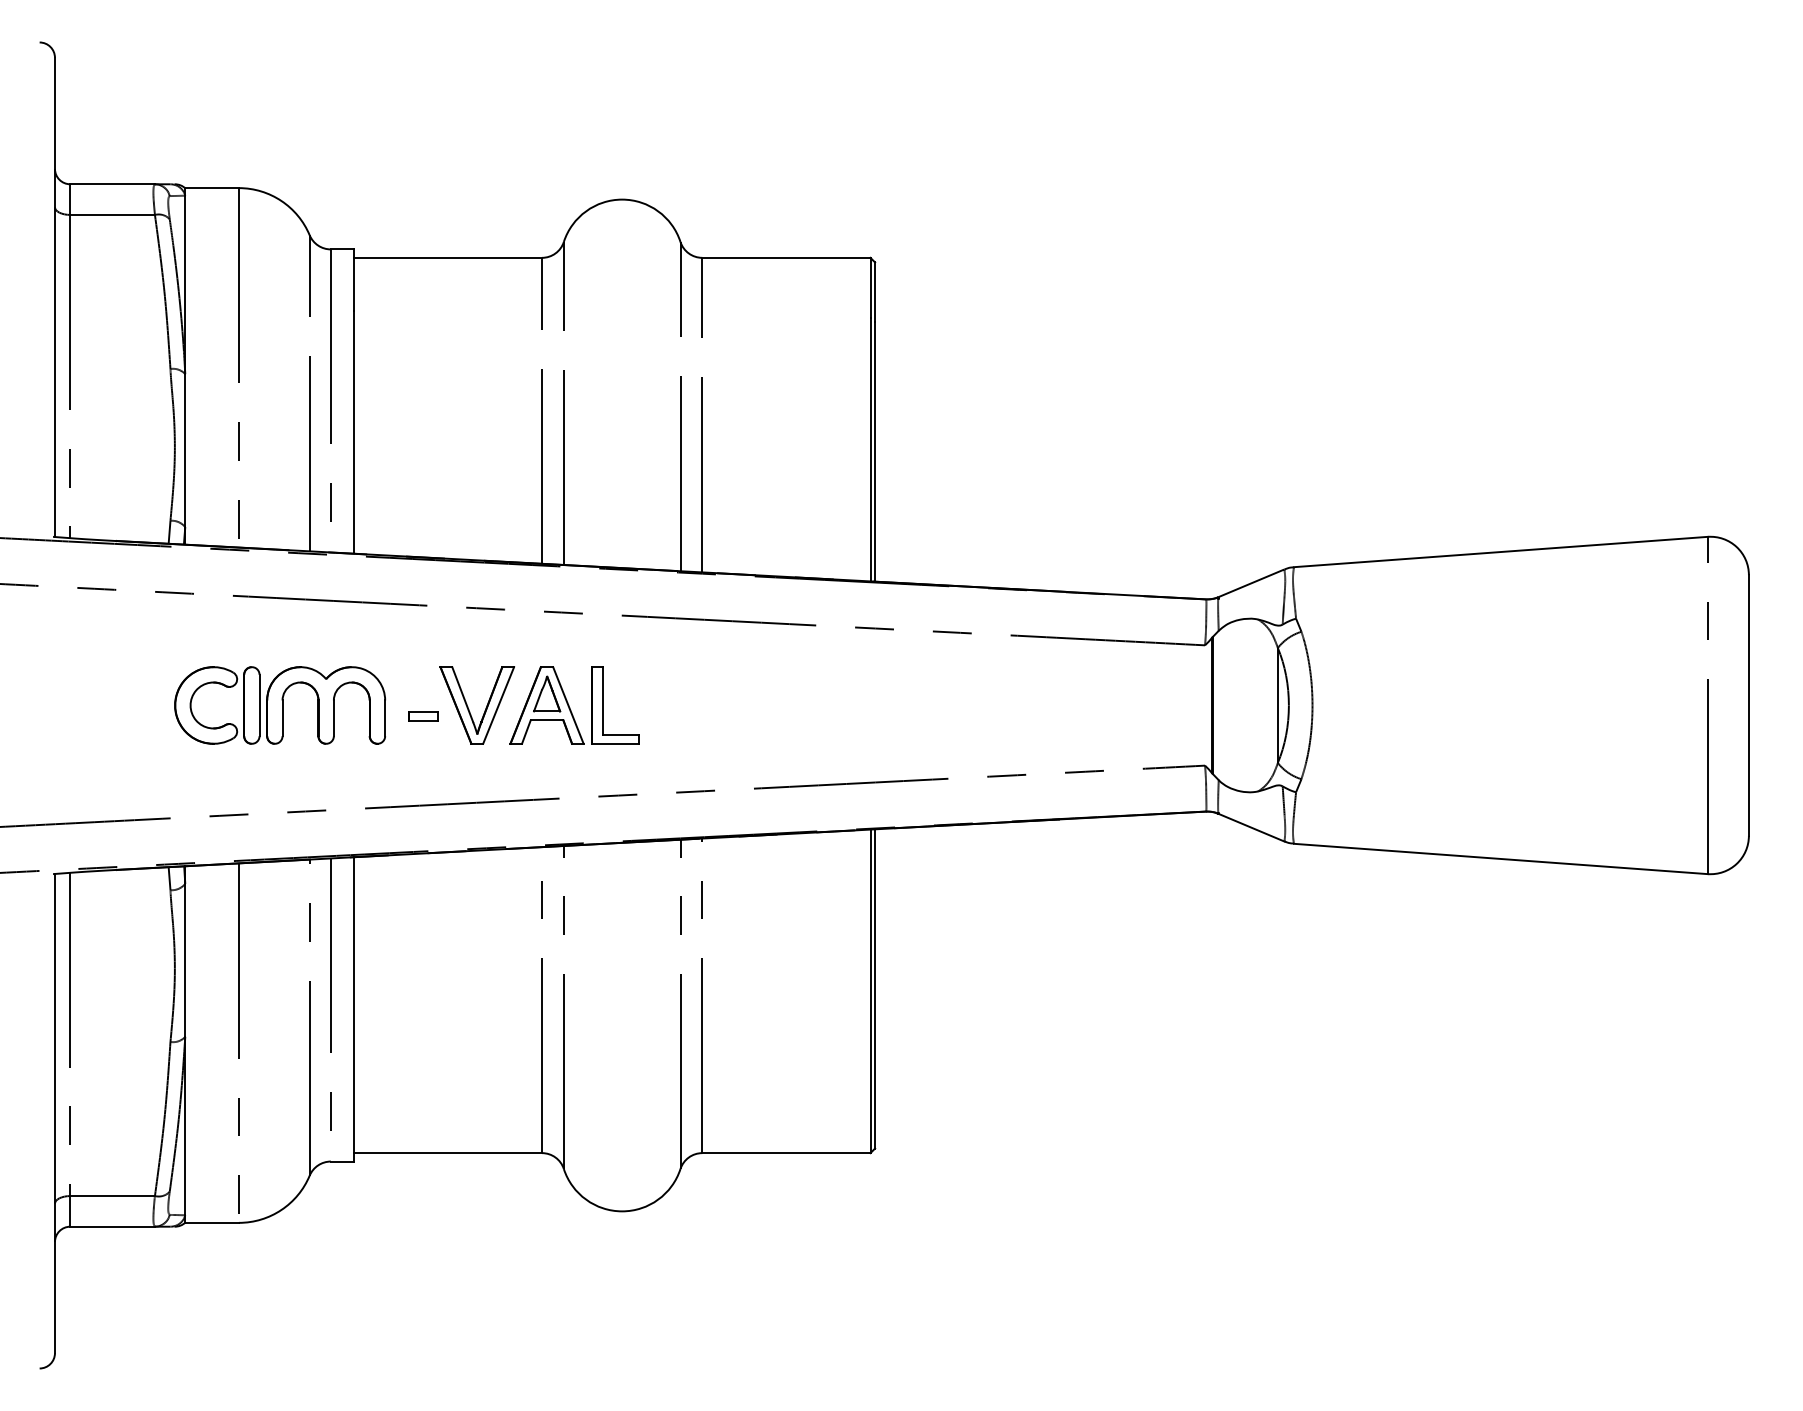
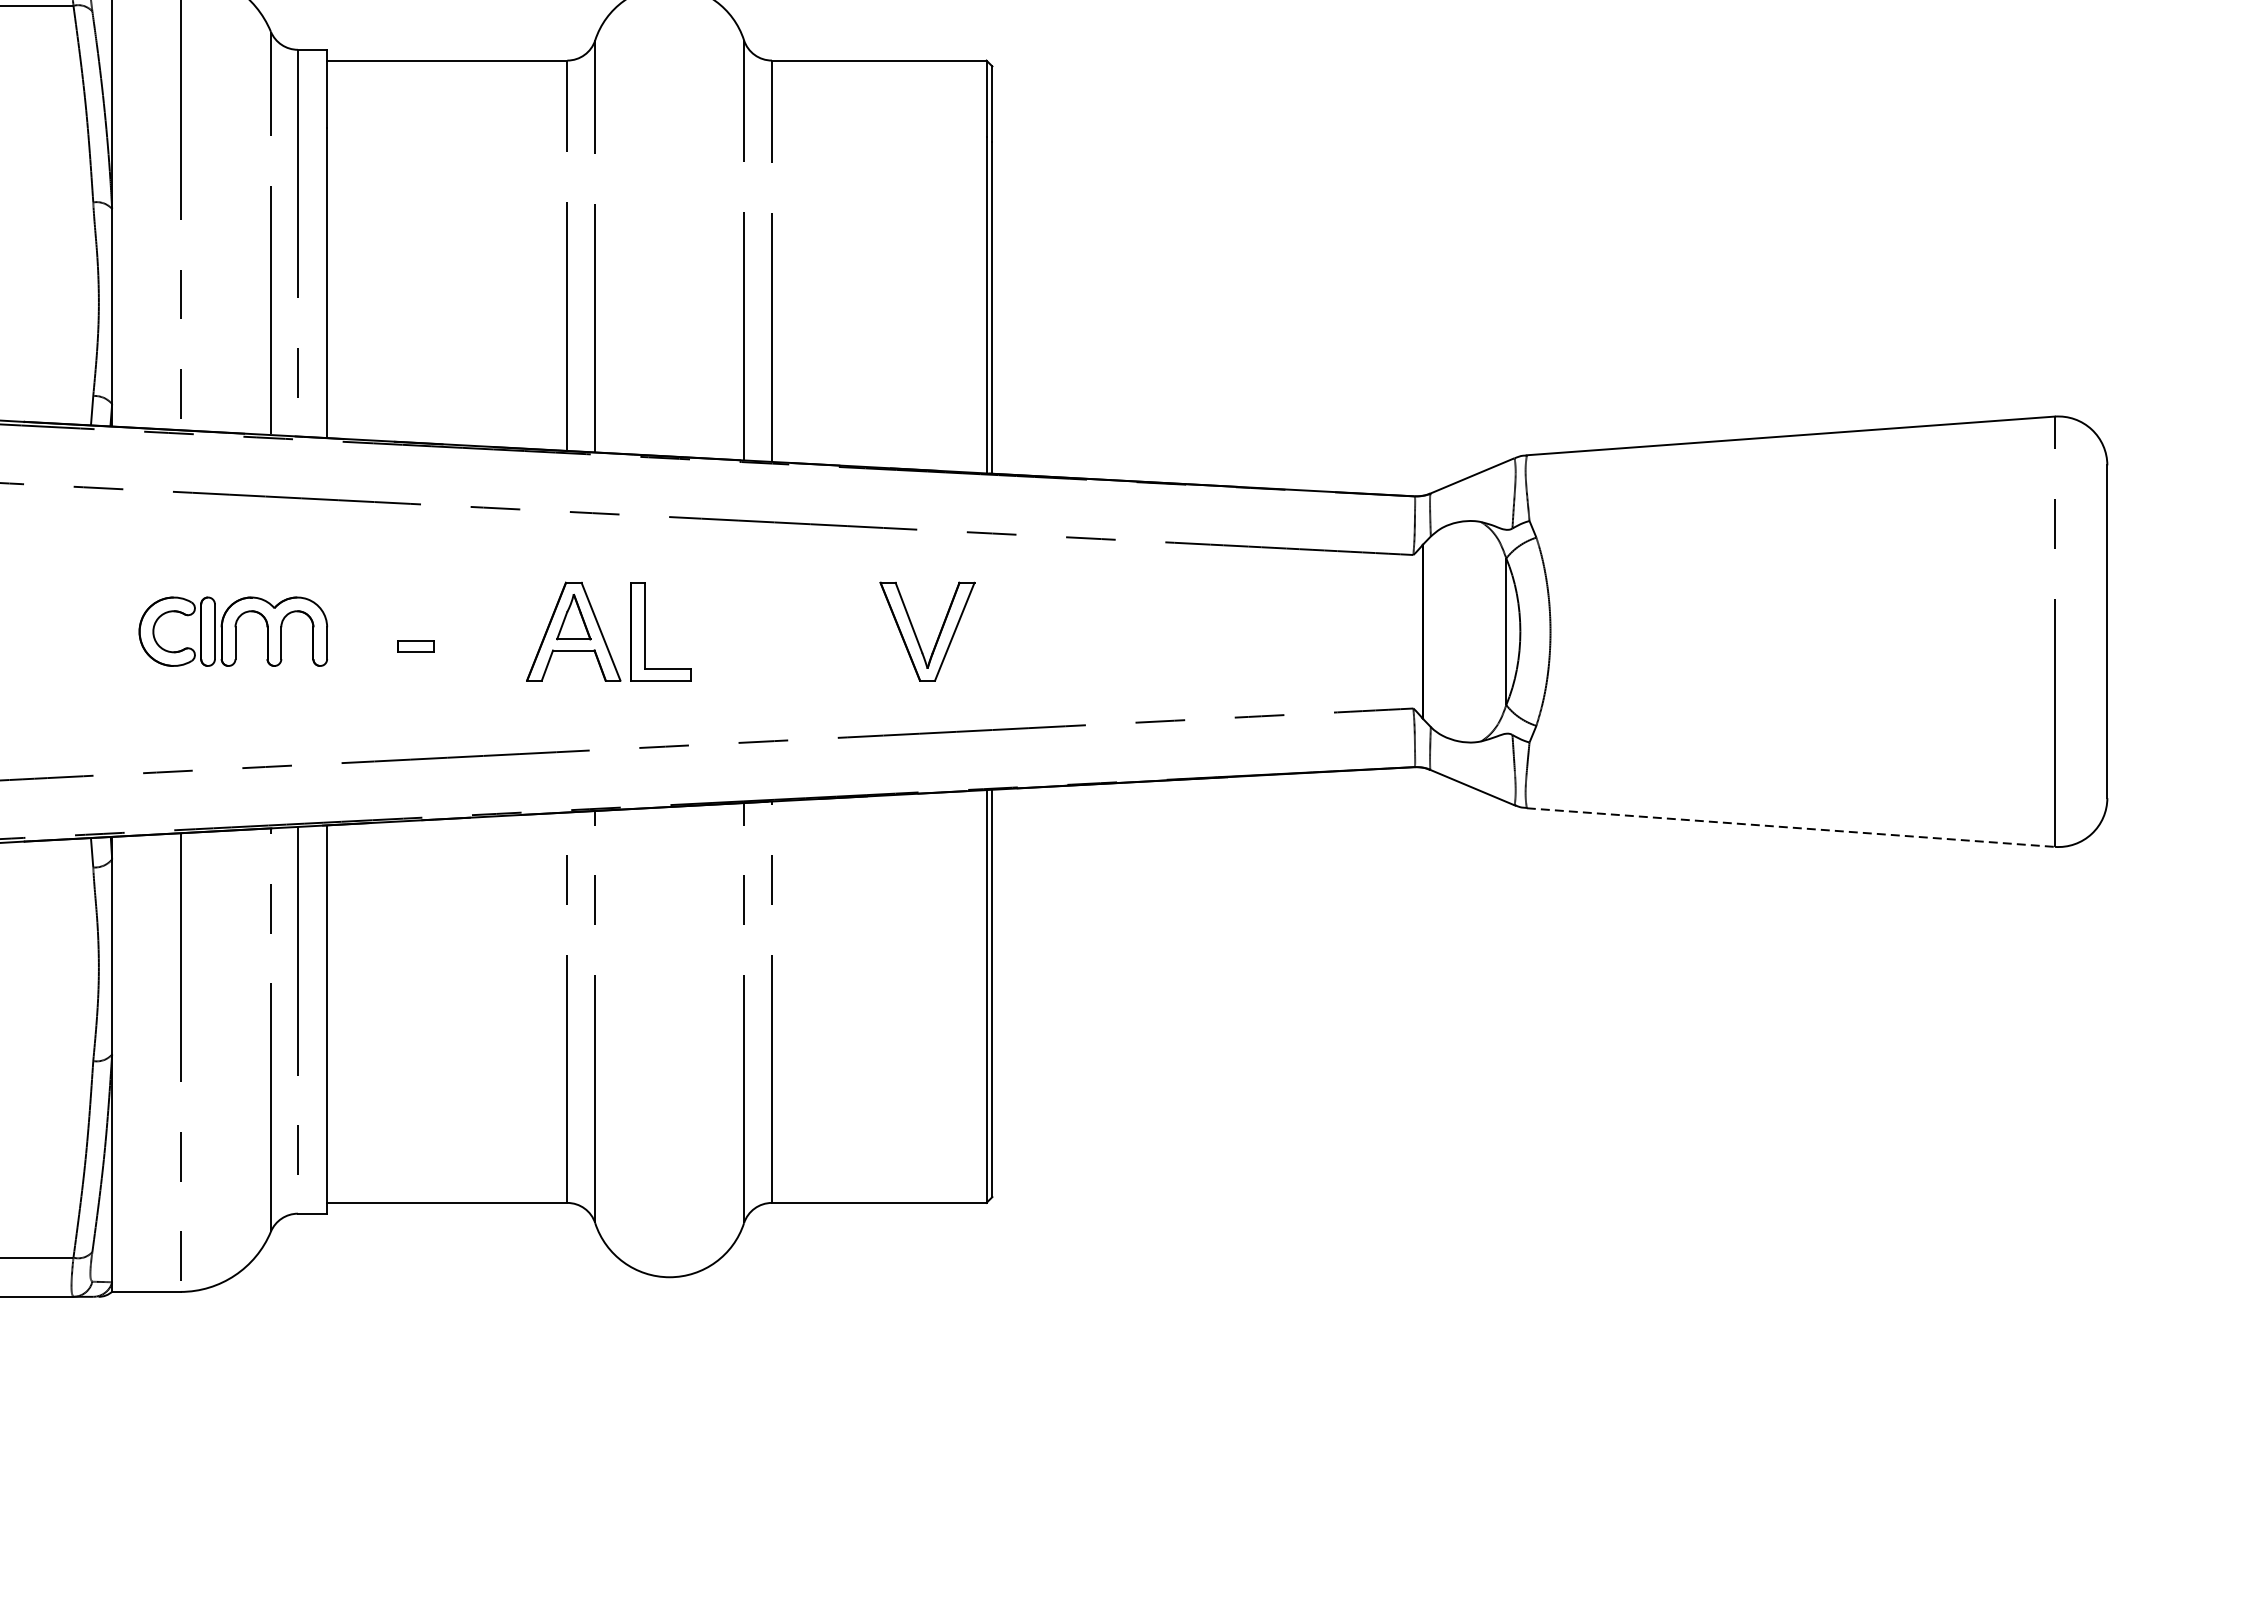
part: (280, 705) -> (233, 631), size x0.7
part: (485, 707) -> (938, 634), moved
line: (1501, 859) -> (1791, 828), solid -> dashed

